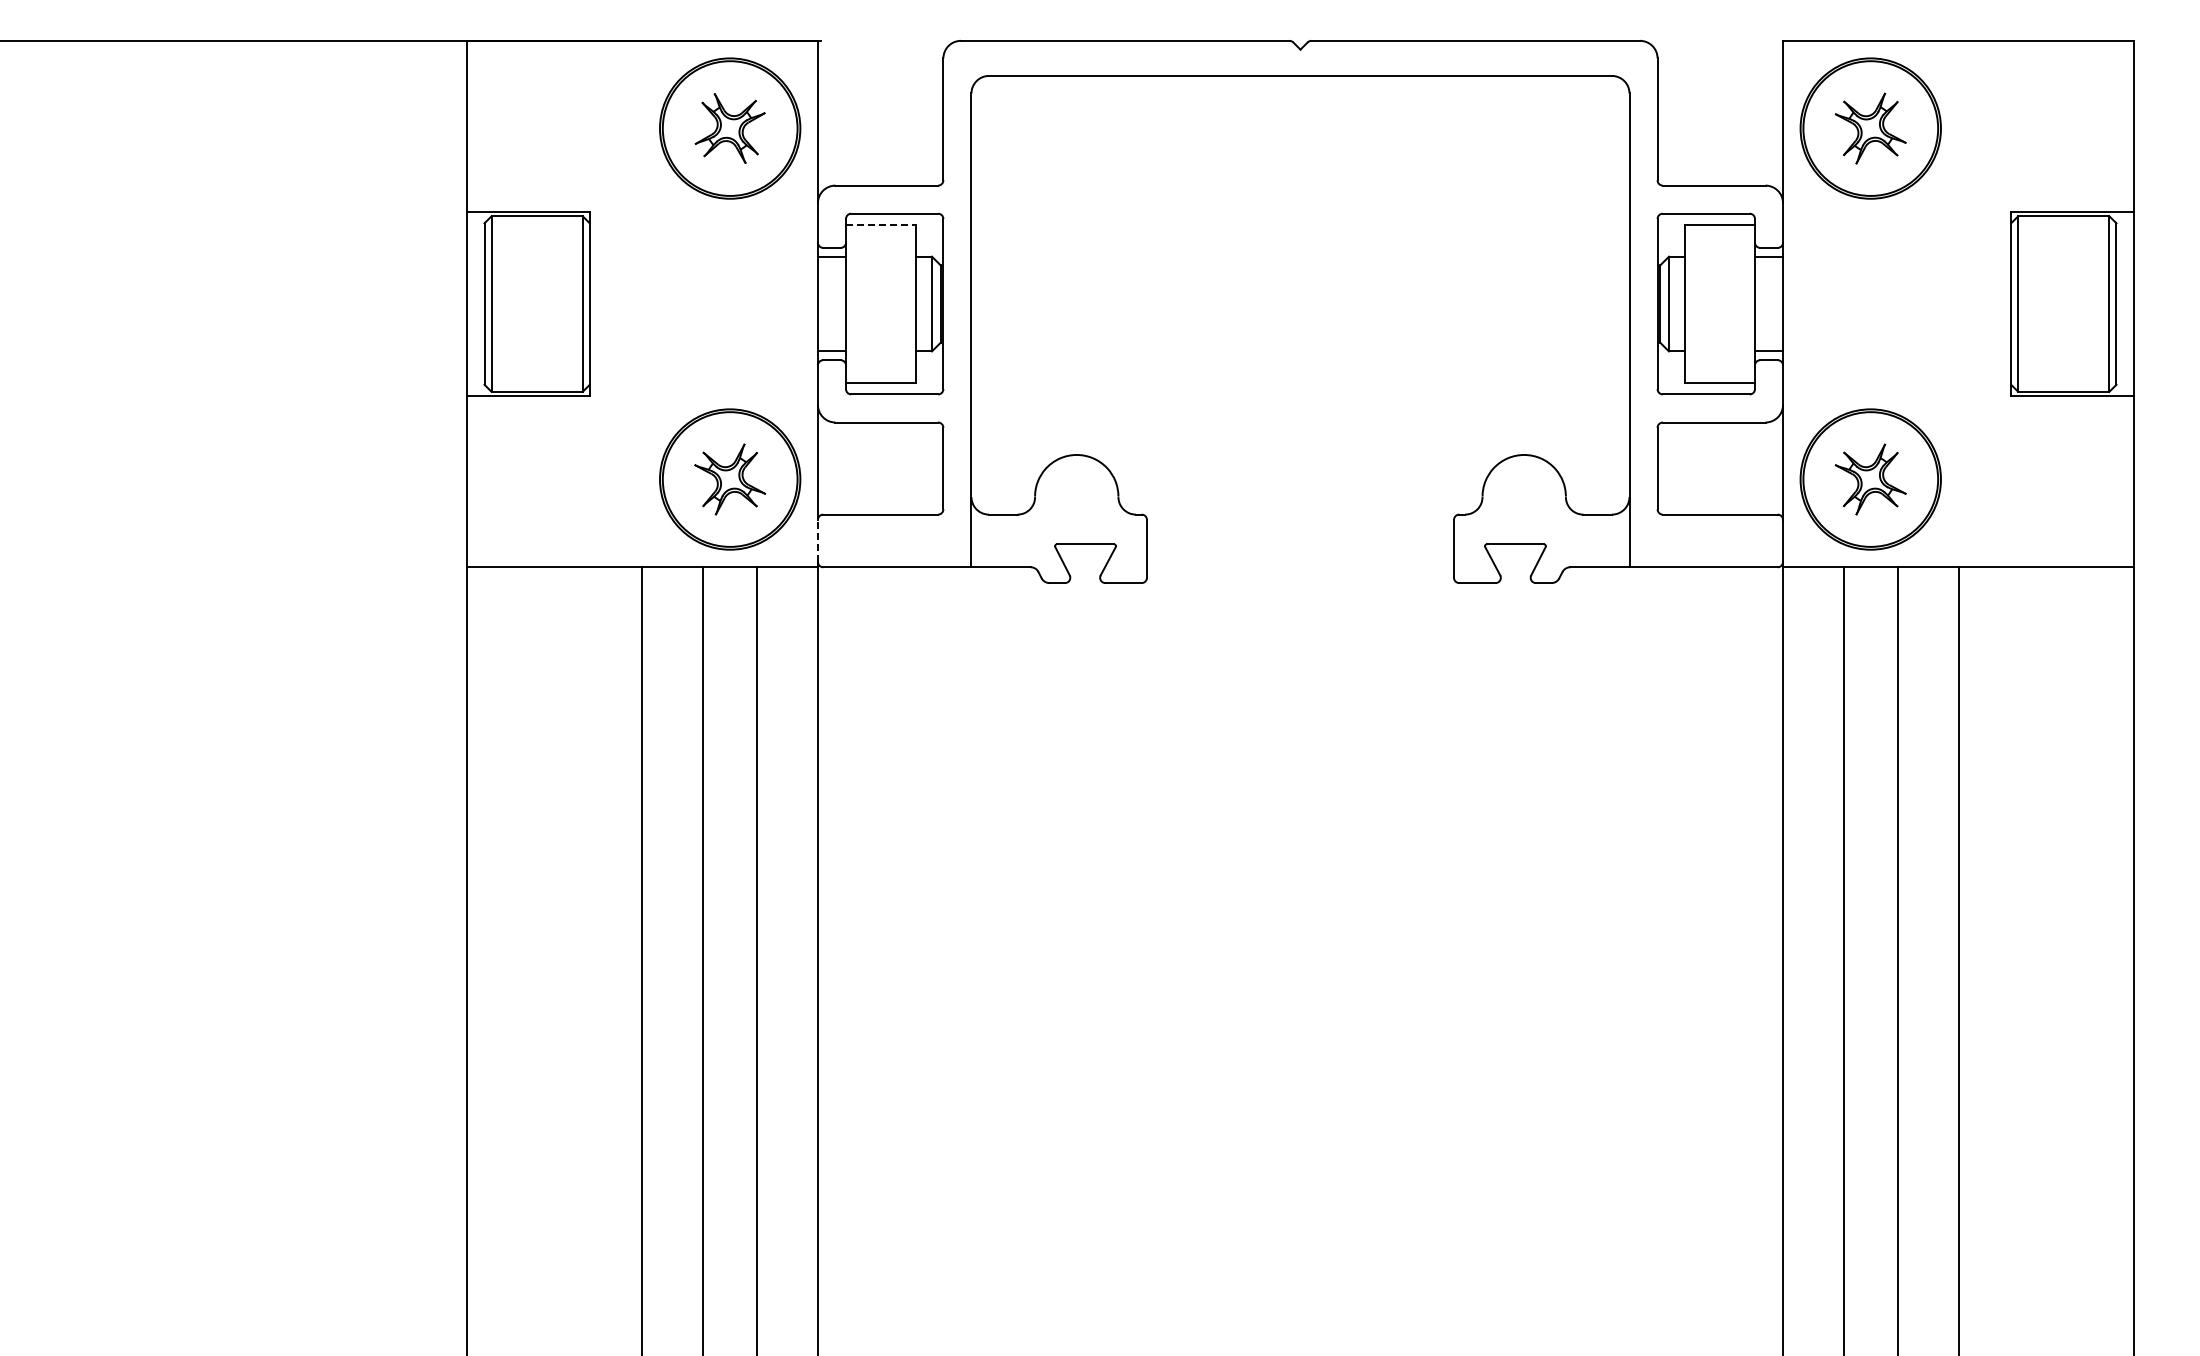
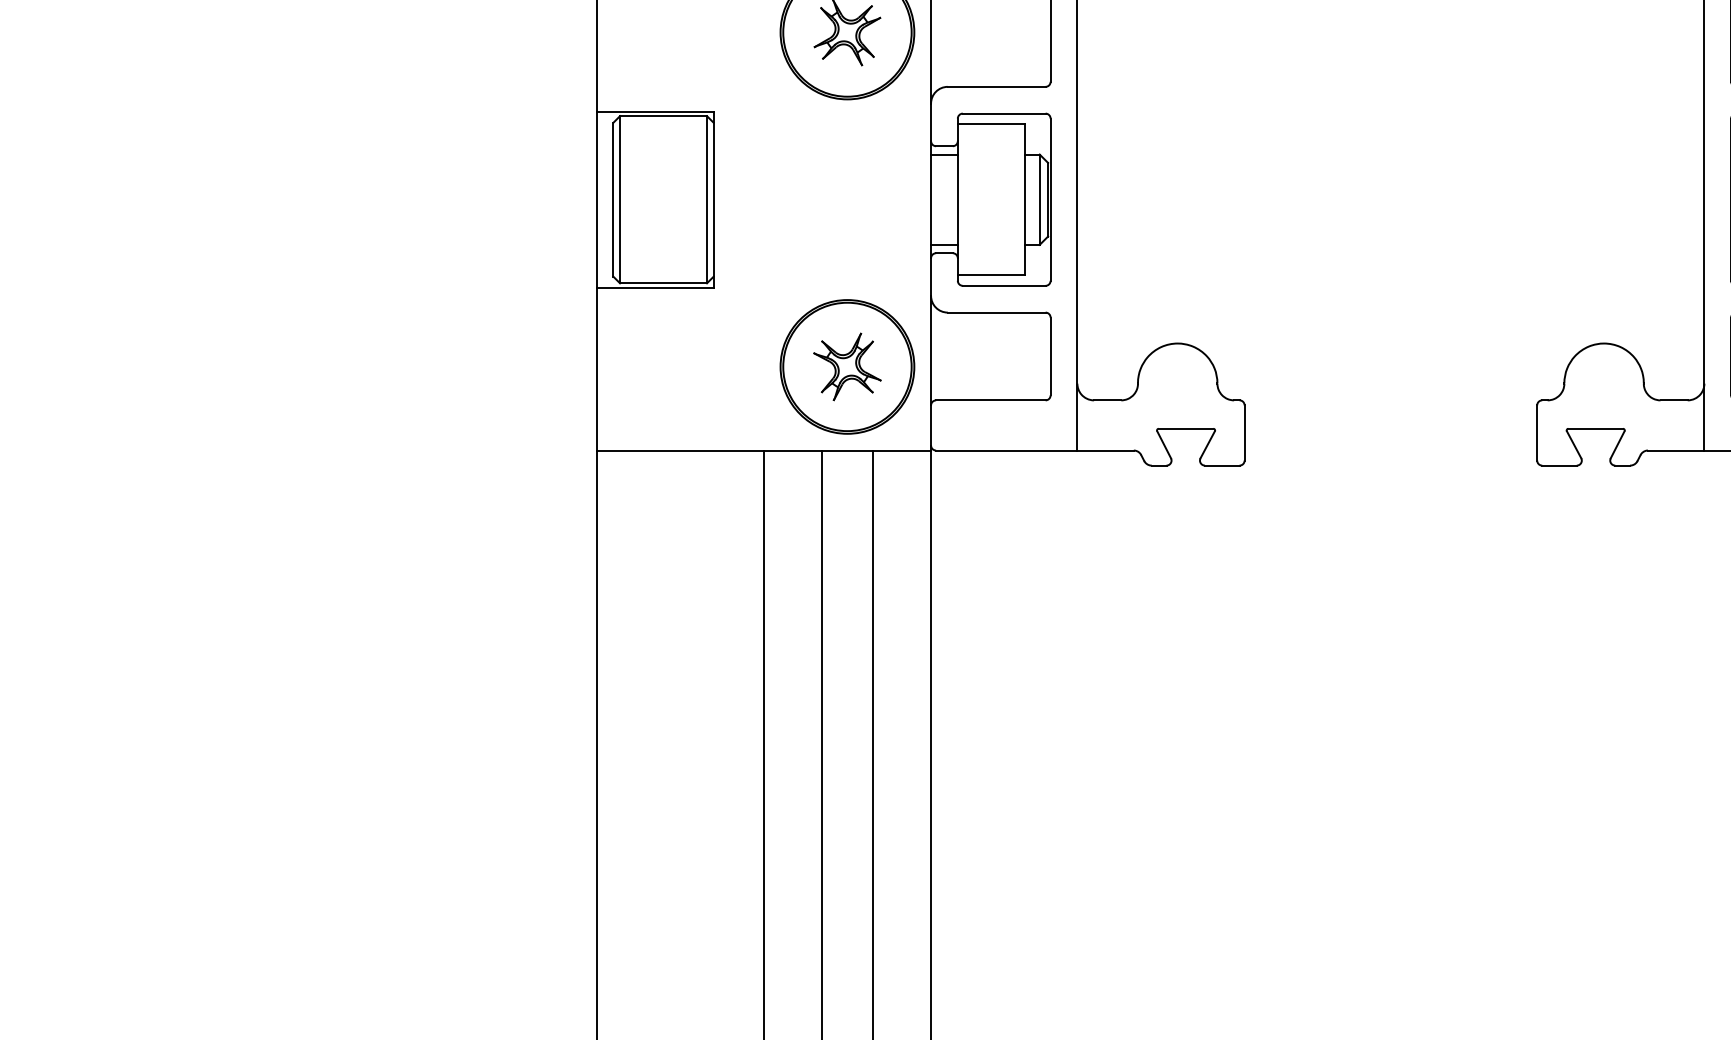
line: (881, 225) -> (991, 124), dashed -> solid
line: (817, 540) -> (930, 425), dashed -> solid

